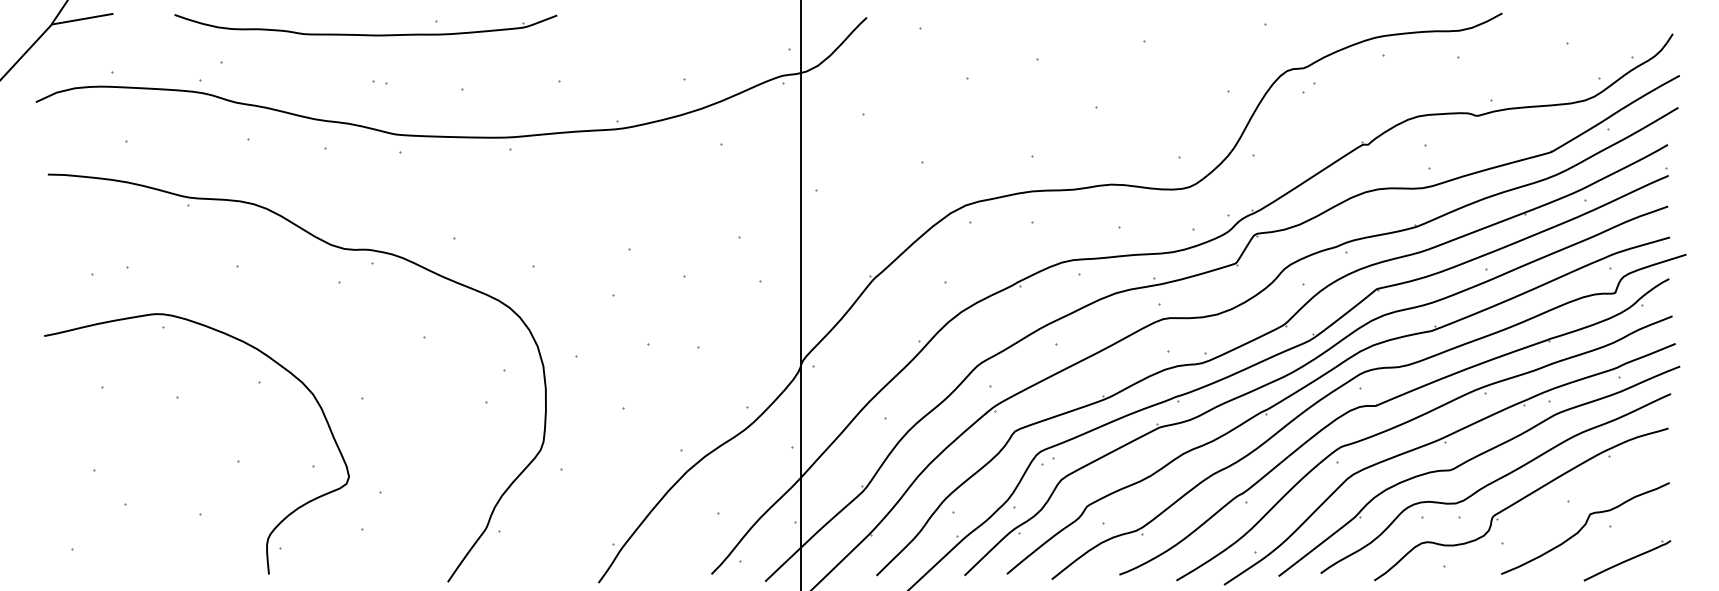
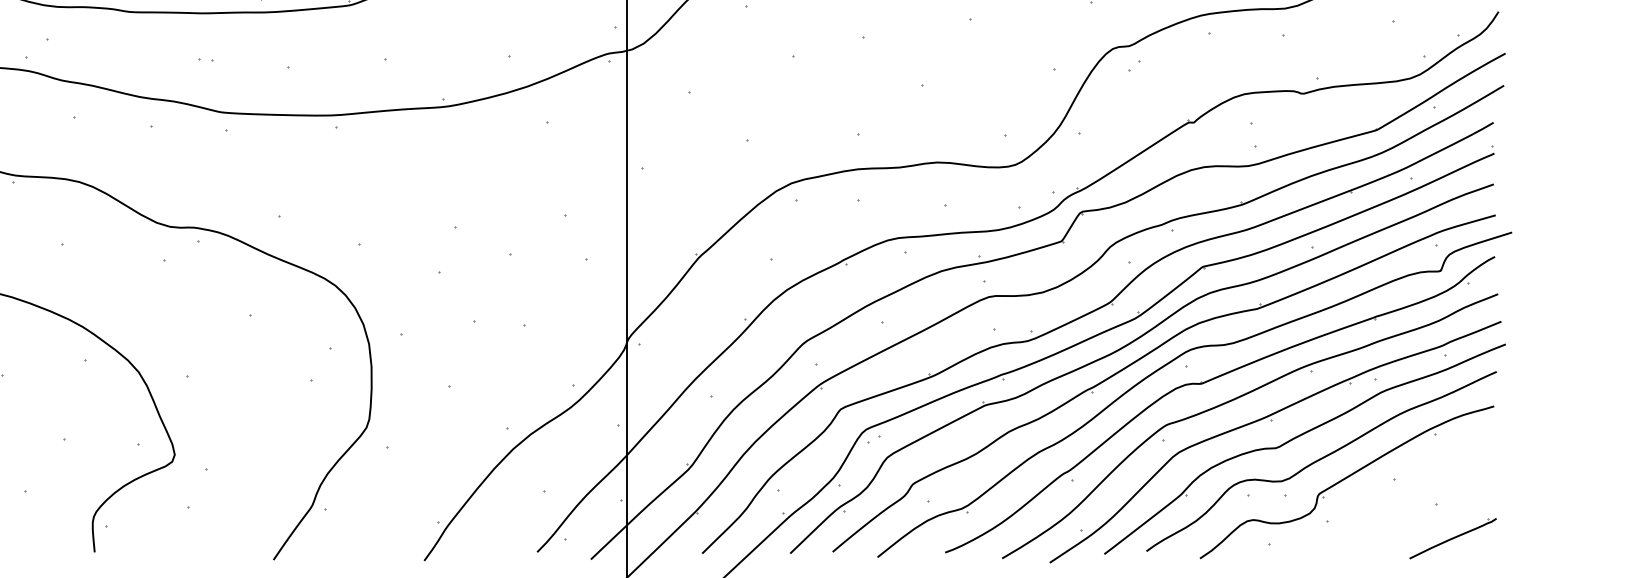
curve: (1584, 526) -> (1410, 504), removed

